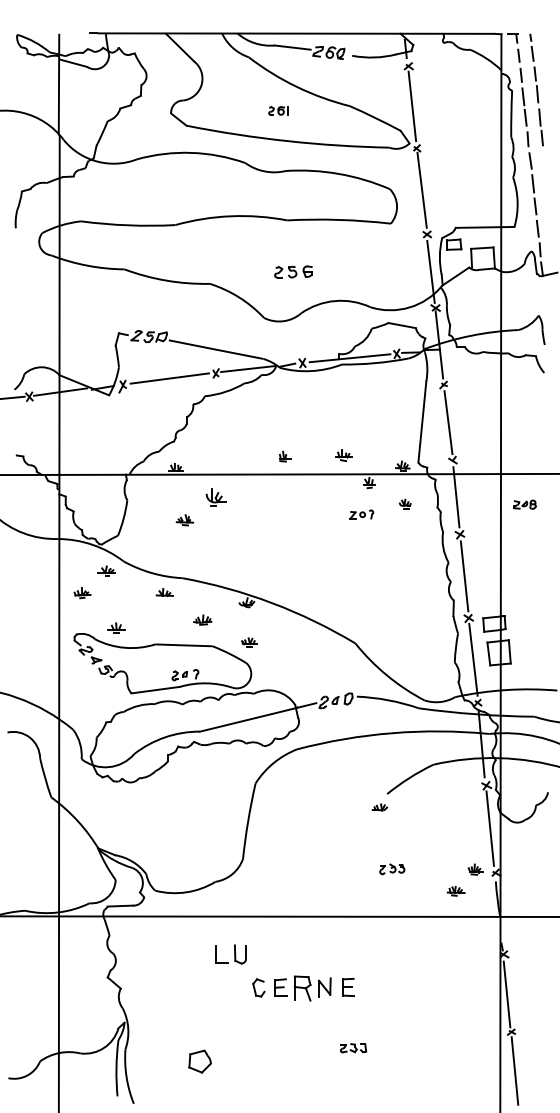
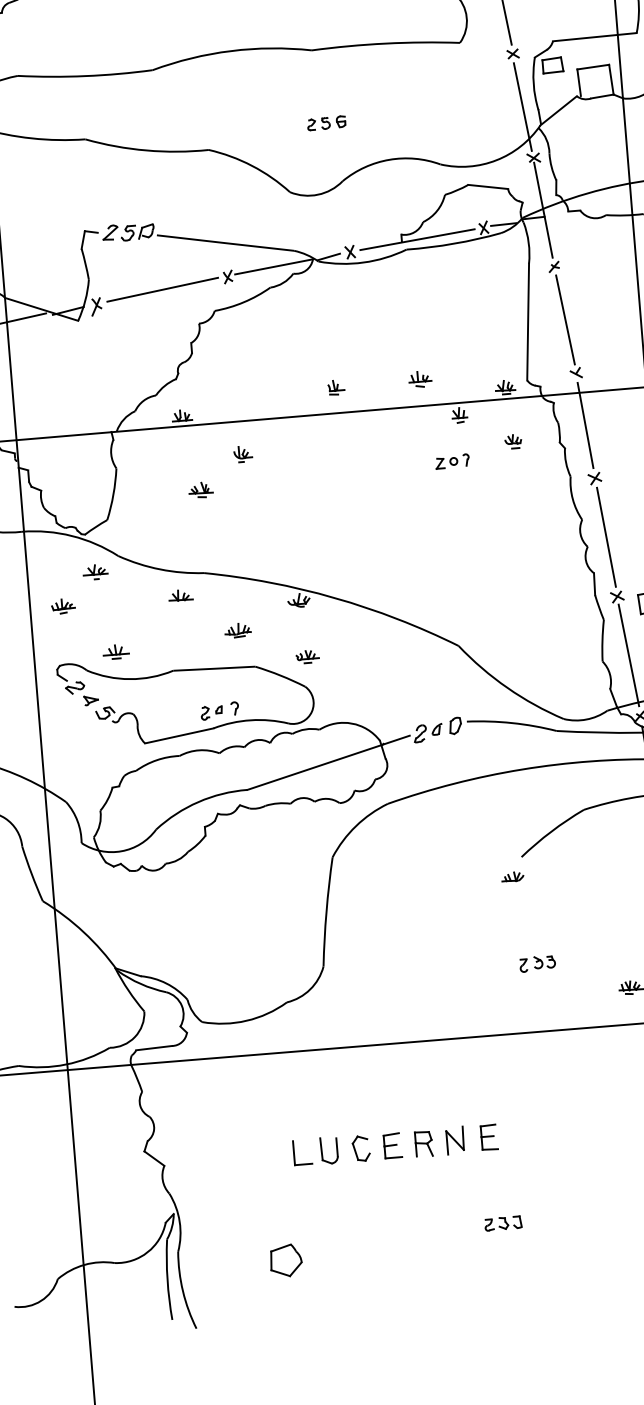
part: (293, 271) -> (326, 122), size x0.71
part: (216, 497) -> (243, 453), size x0.62
part: (230, 954) -> (315, 1151), moved
part: (302, 987) -> (423, 1142), size x0.71

